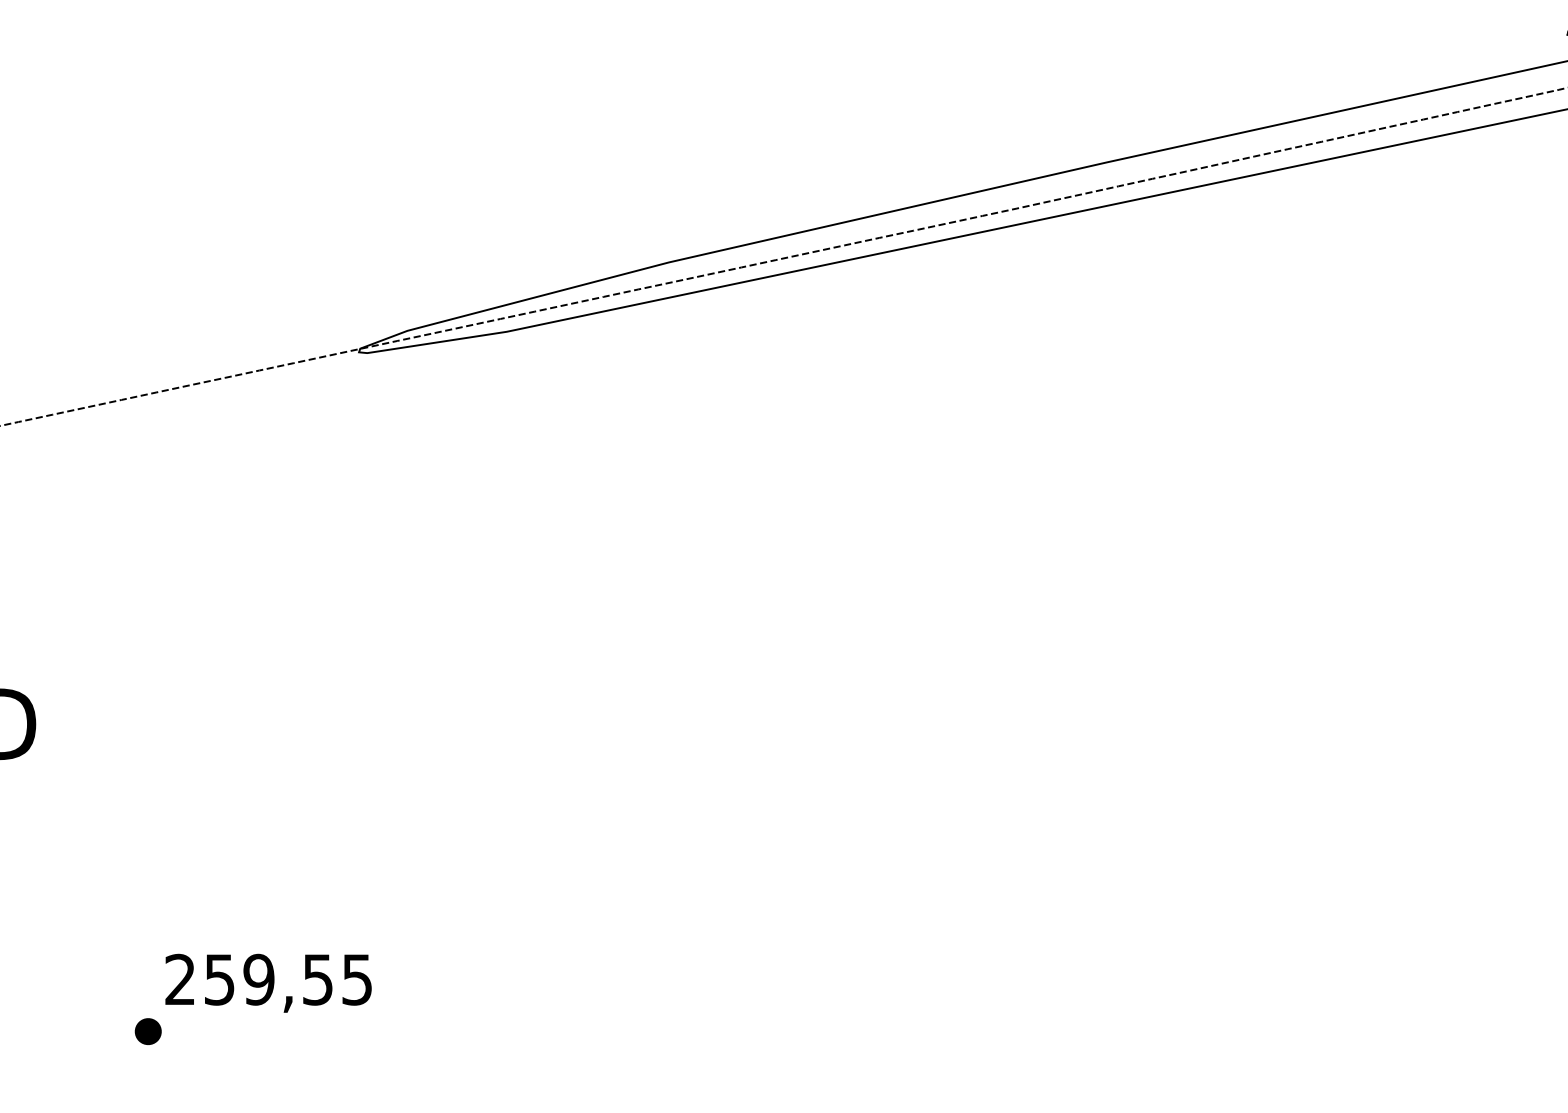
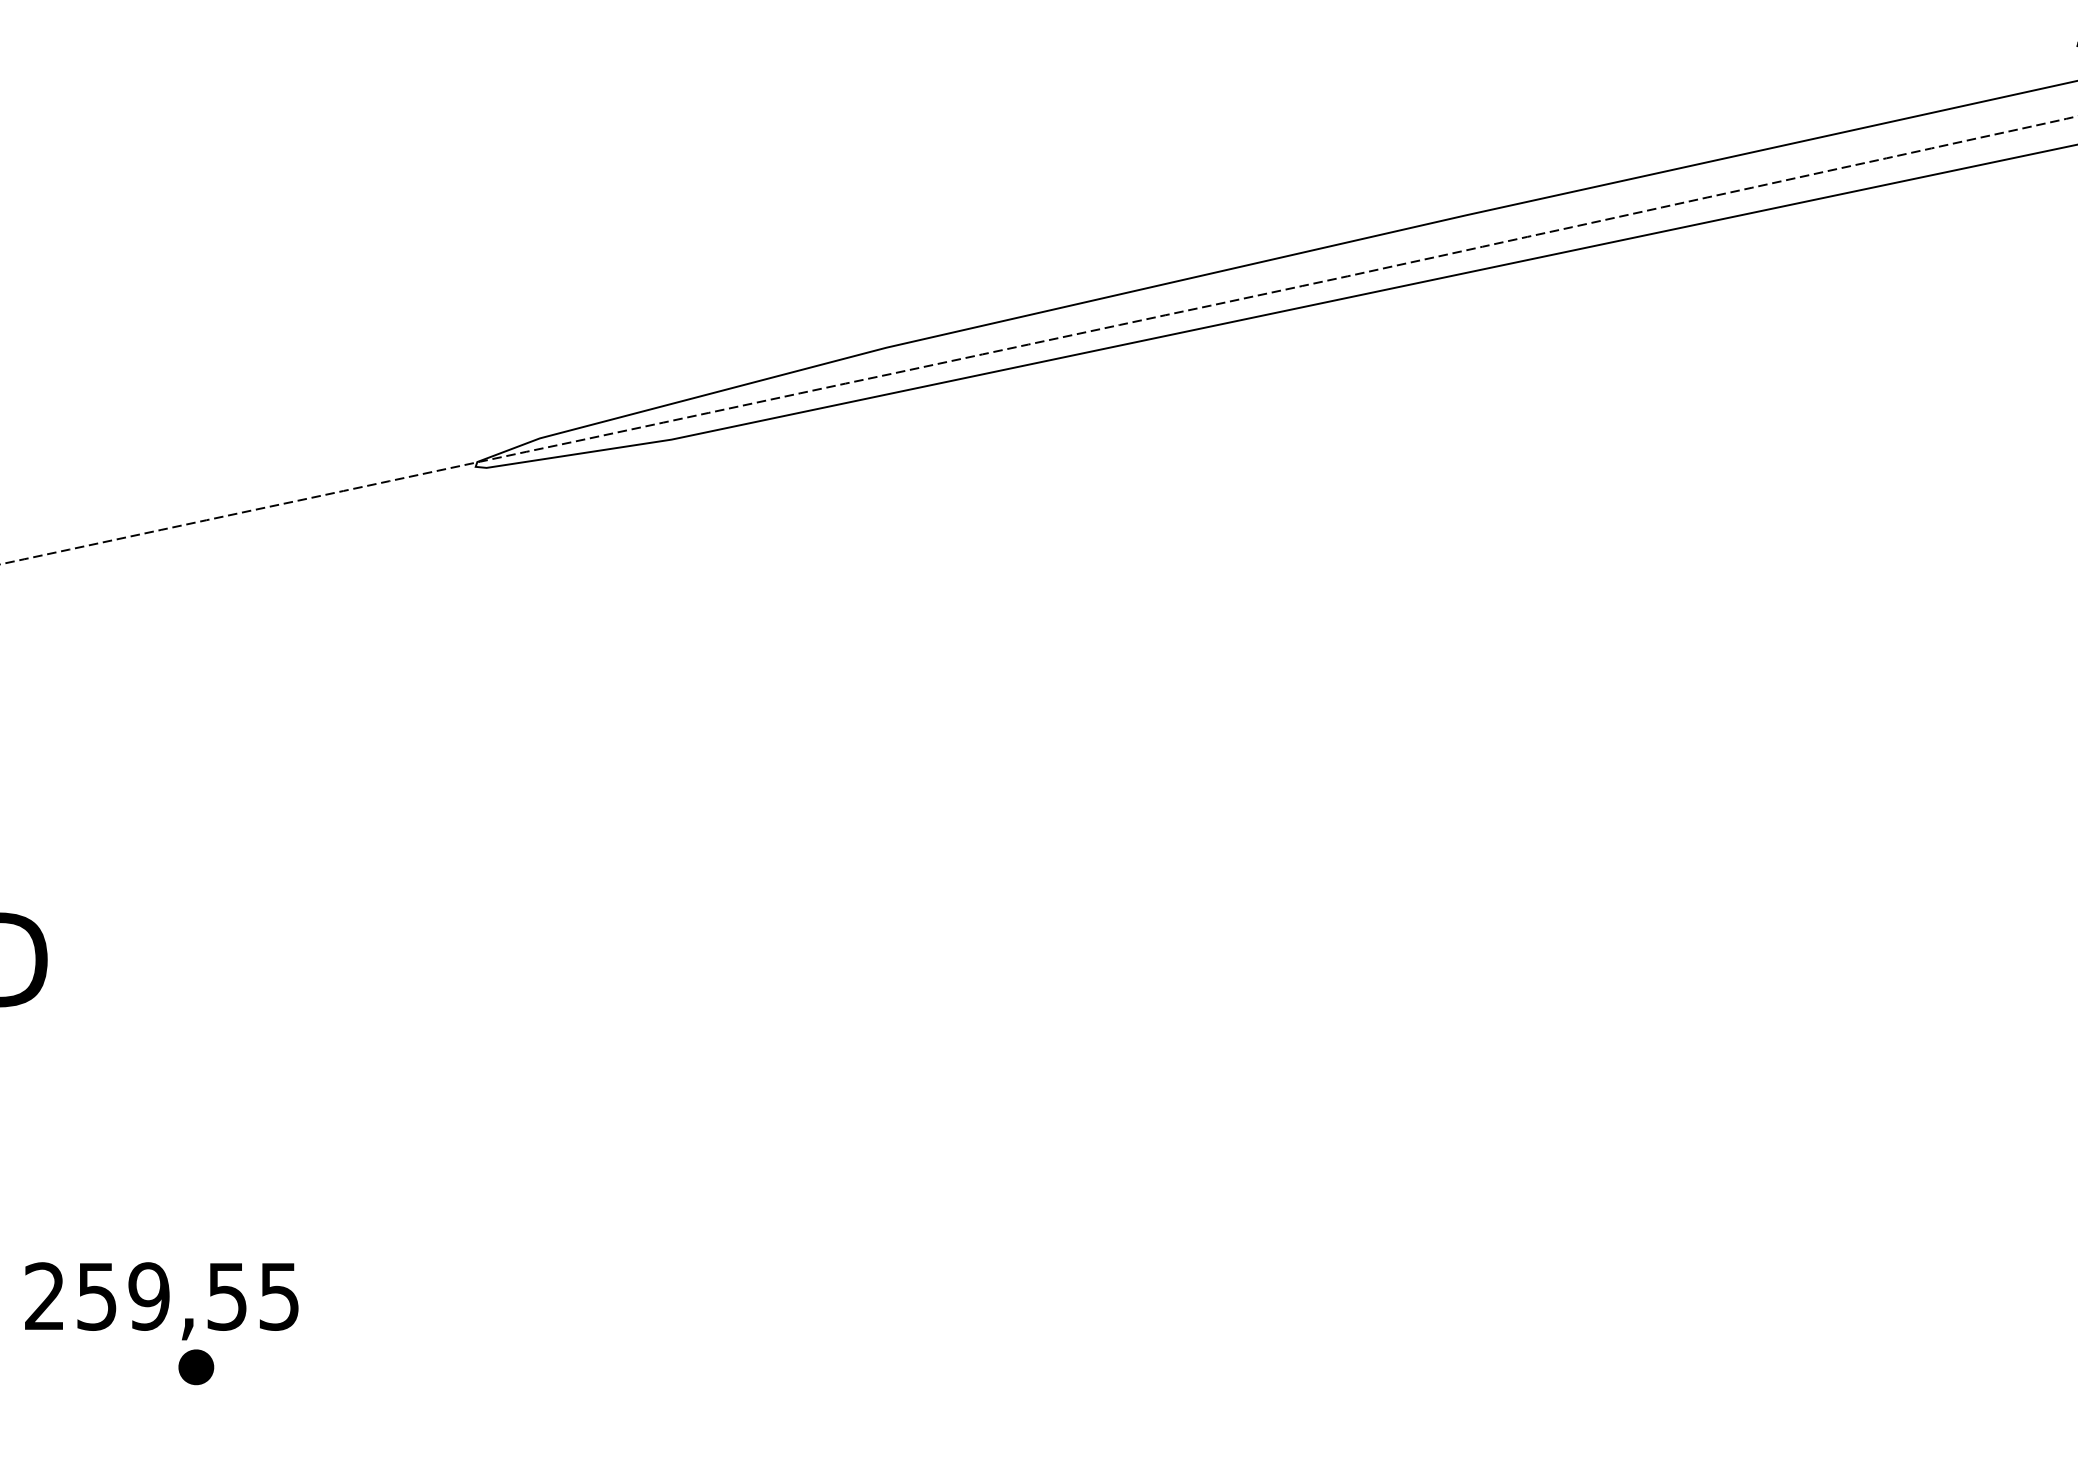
text: (268, 983) -> (161, 1301), moved

